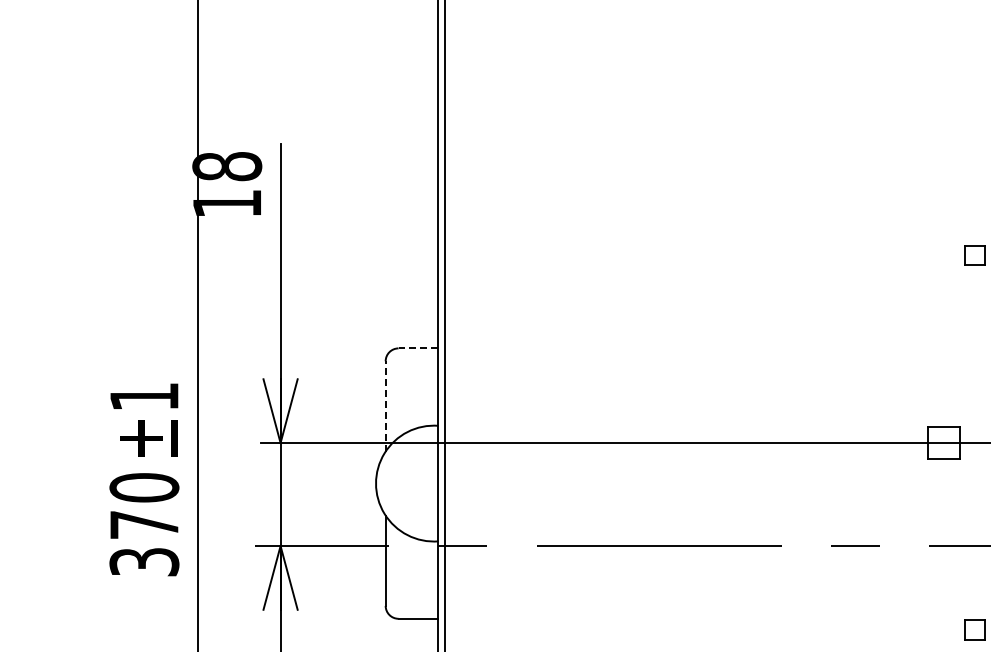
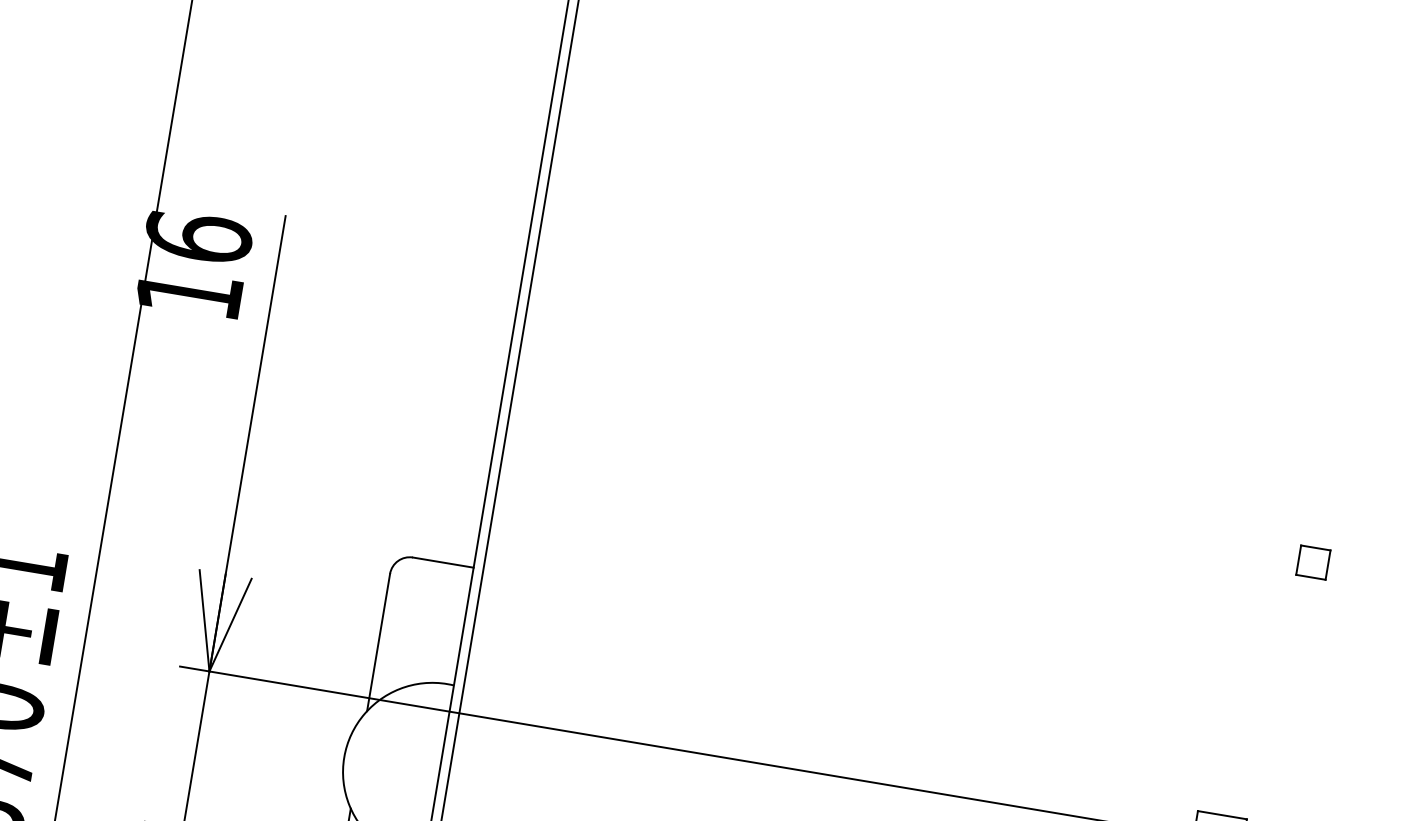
text: (227, 166) -> (199, 237), 18 -> 16
line: (418, 348) -> (443, 562), dashed -> solid
line: (385, 405) -> (378, 641), dashed -> solid

